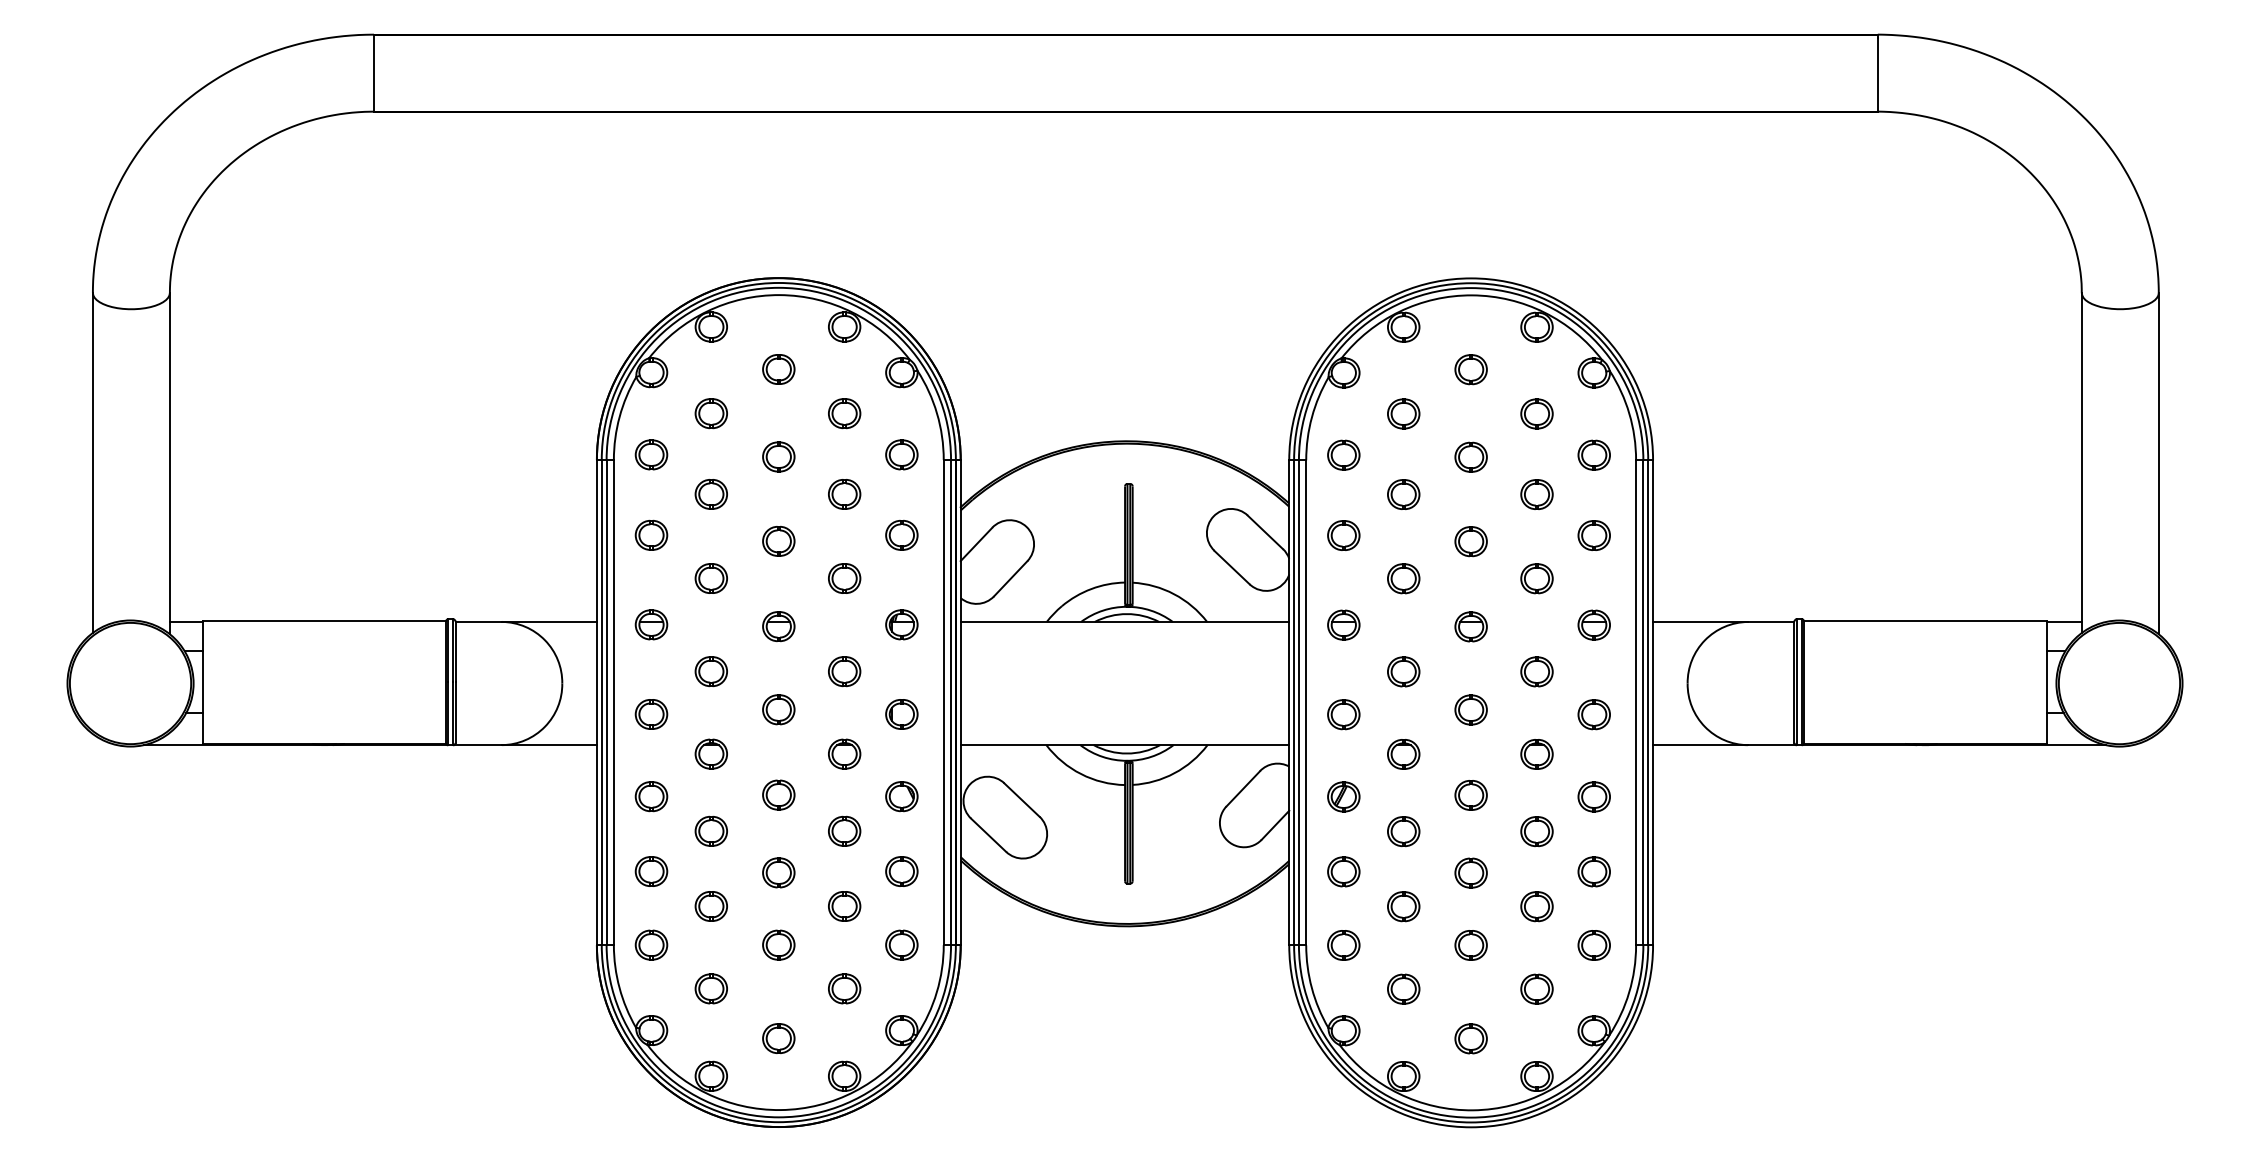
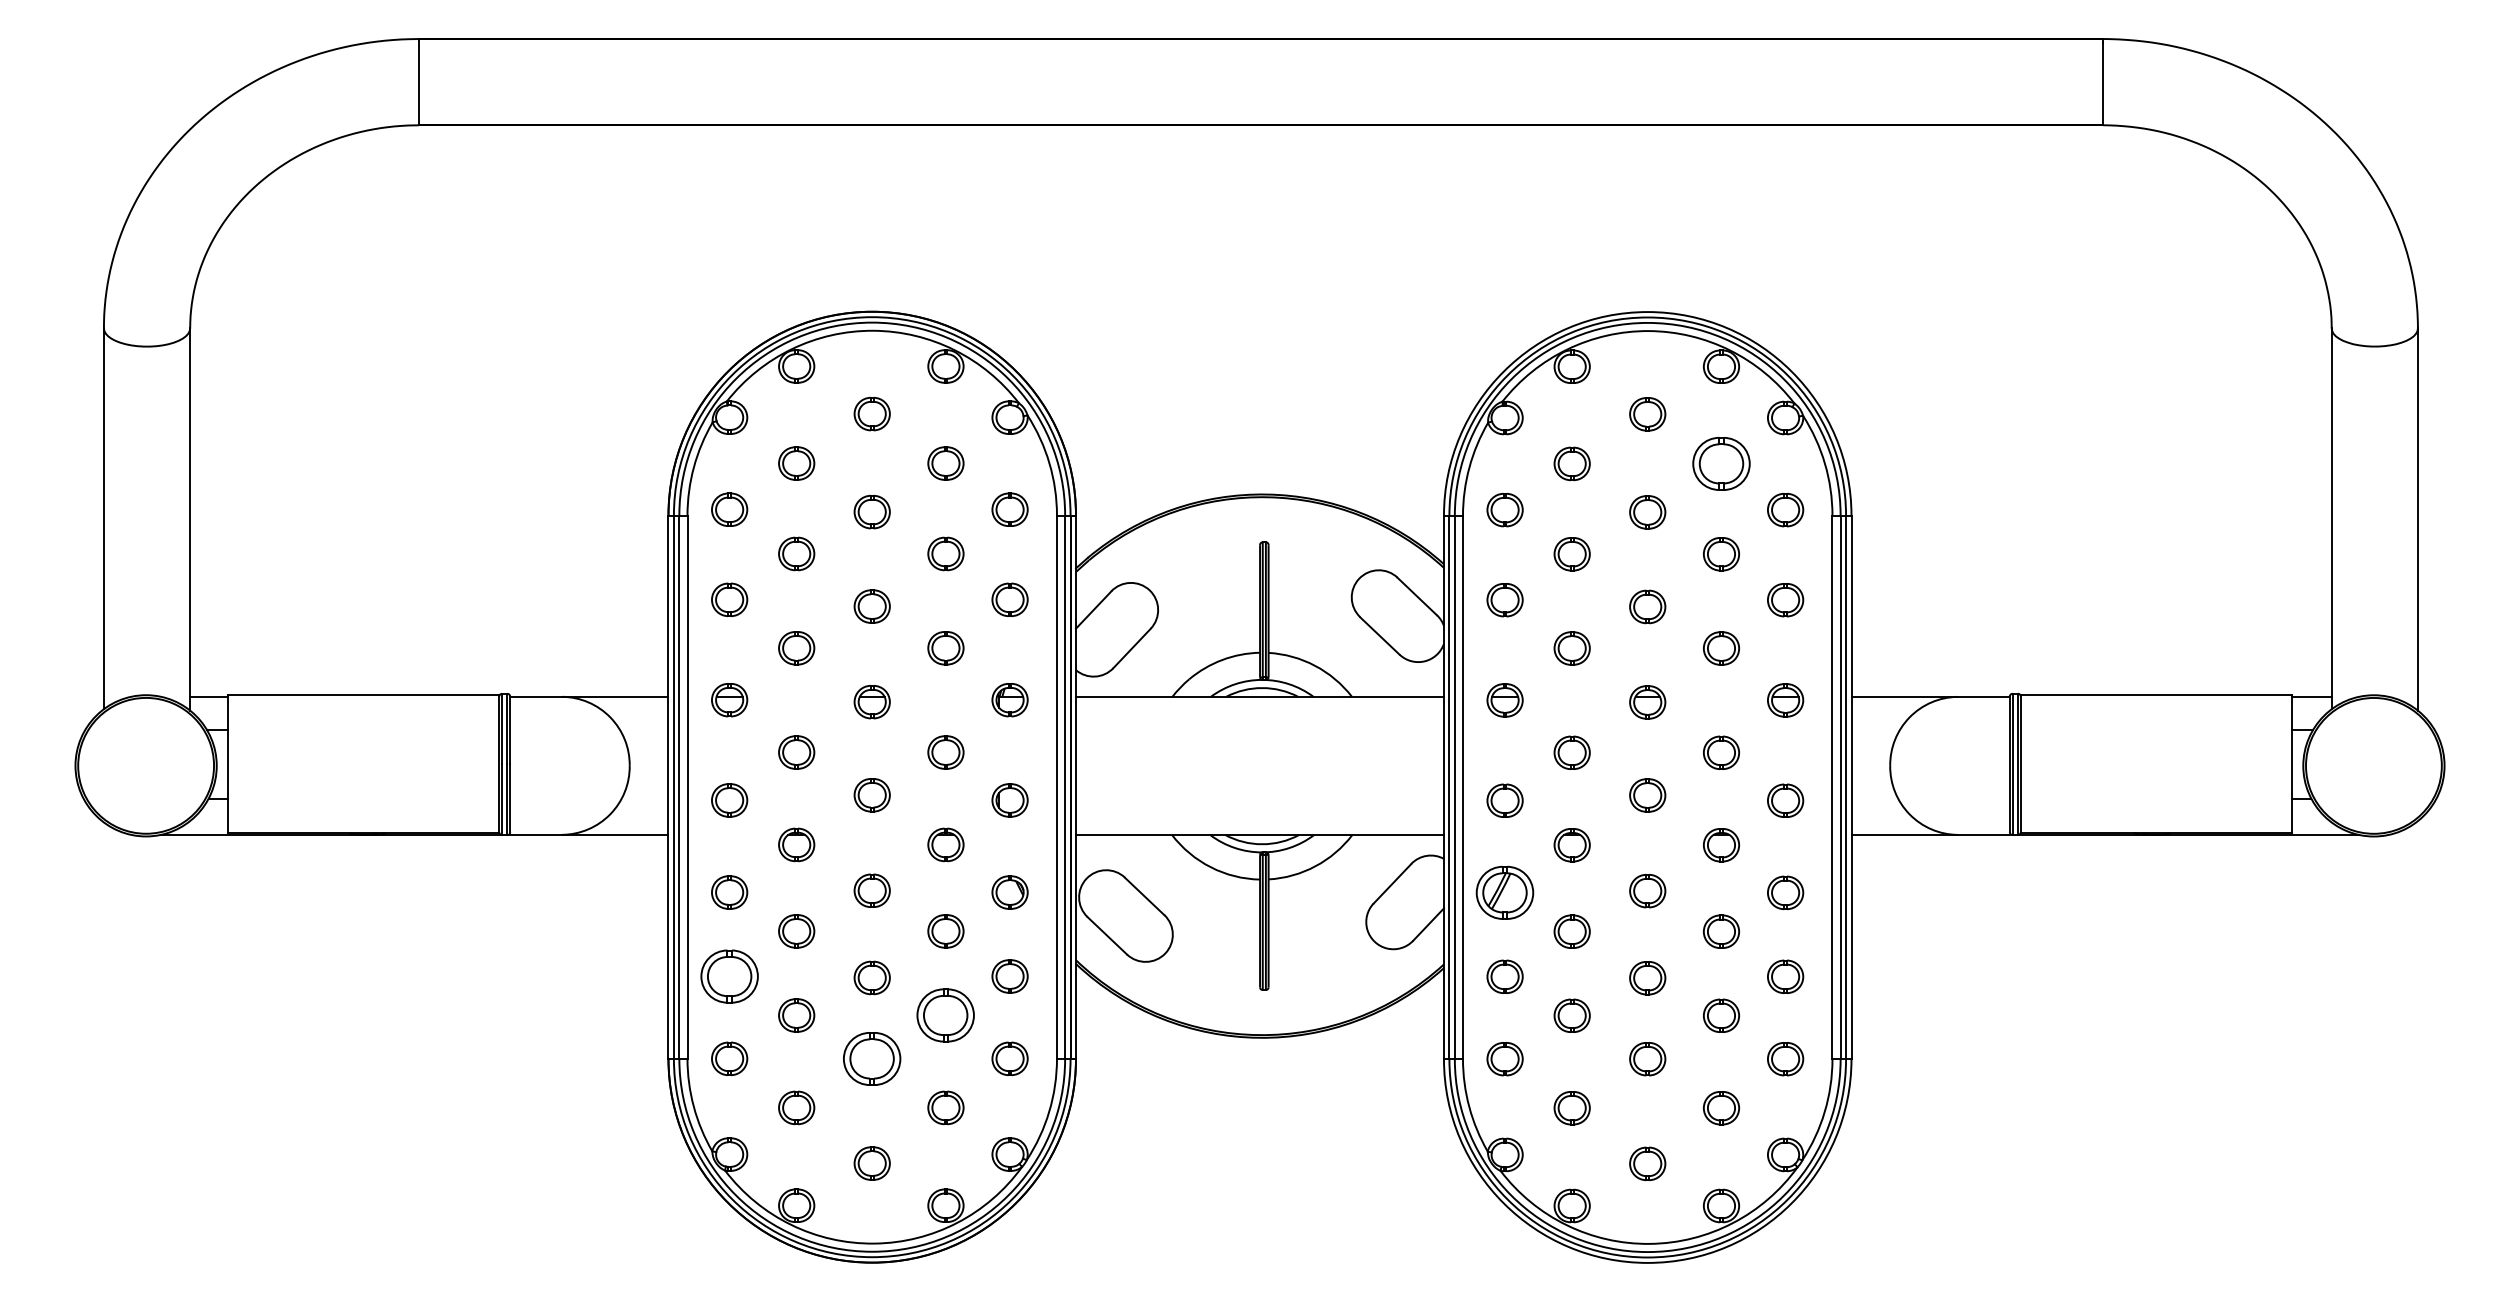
part: (1536, 413) -> (1720, 463), size x1.6
part: (1343, 796) -> (1504, 892), size x1.6
part: (651, 871) -> (729, 976), size x1.6
part: (844, 906) -> (945, 1015), size x1.6
part: (778, 944) -> (871, 1058), size x1.6

